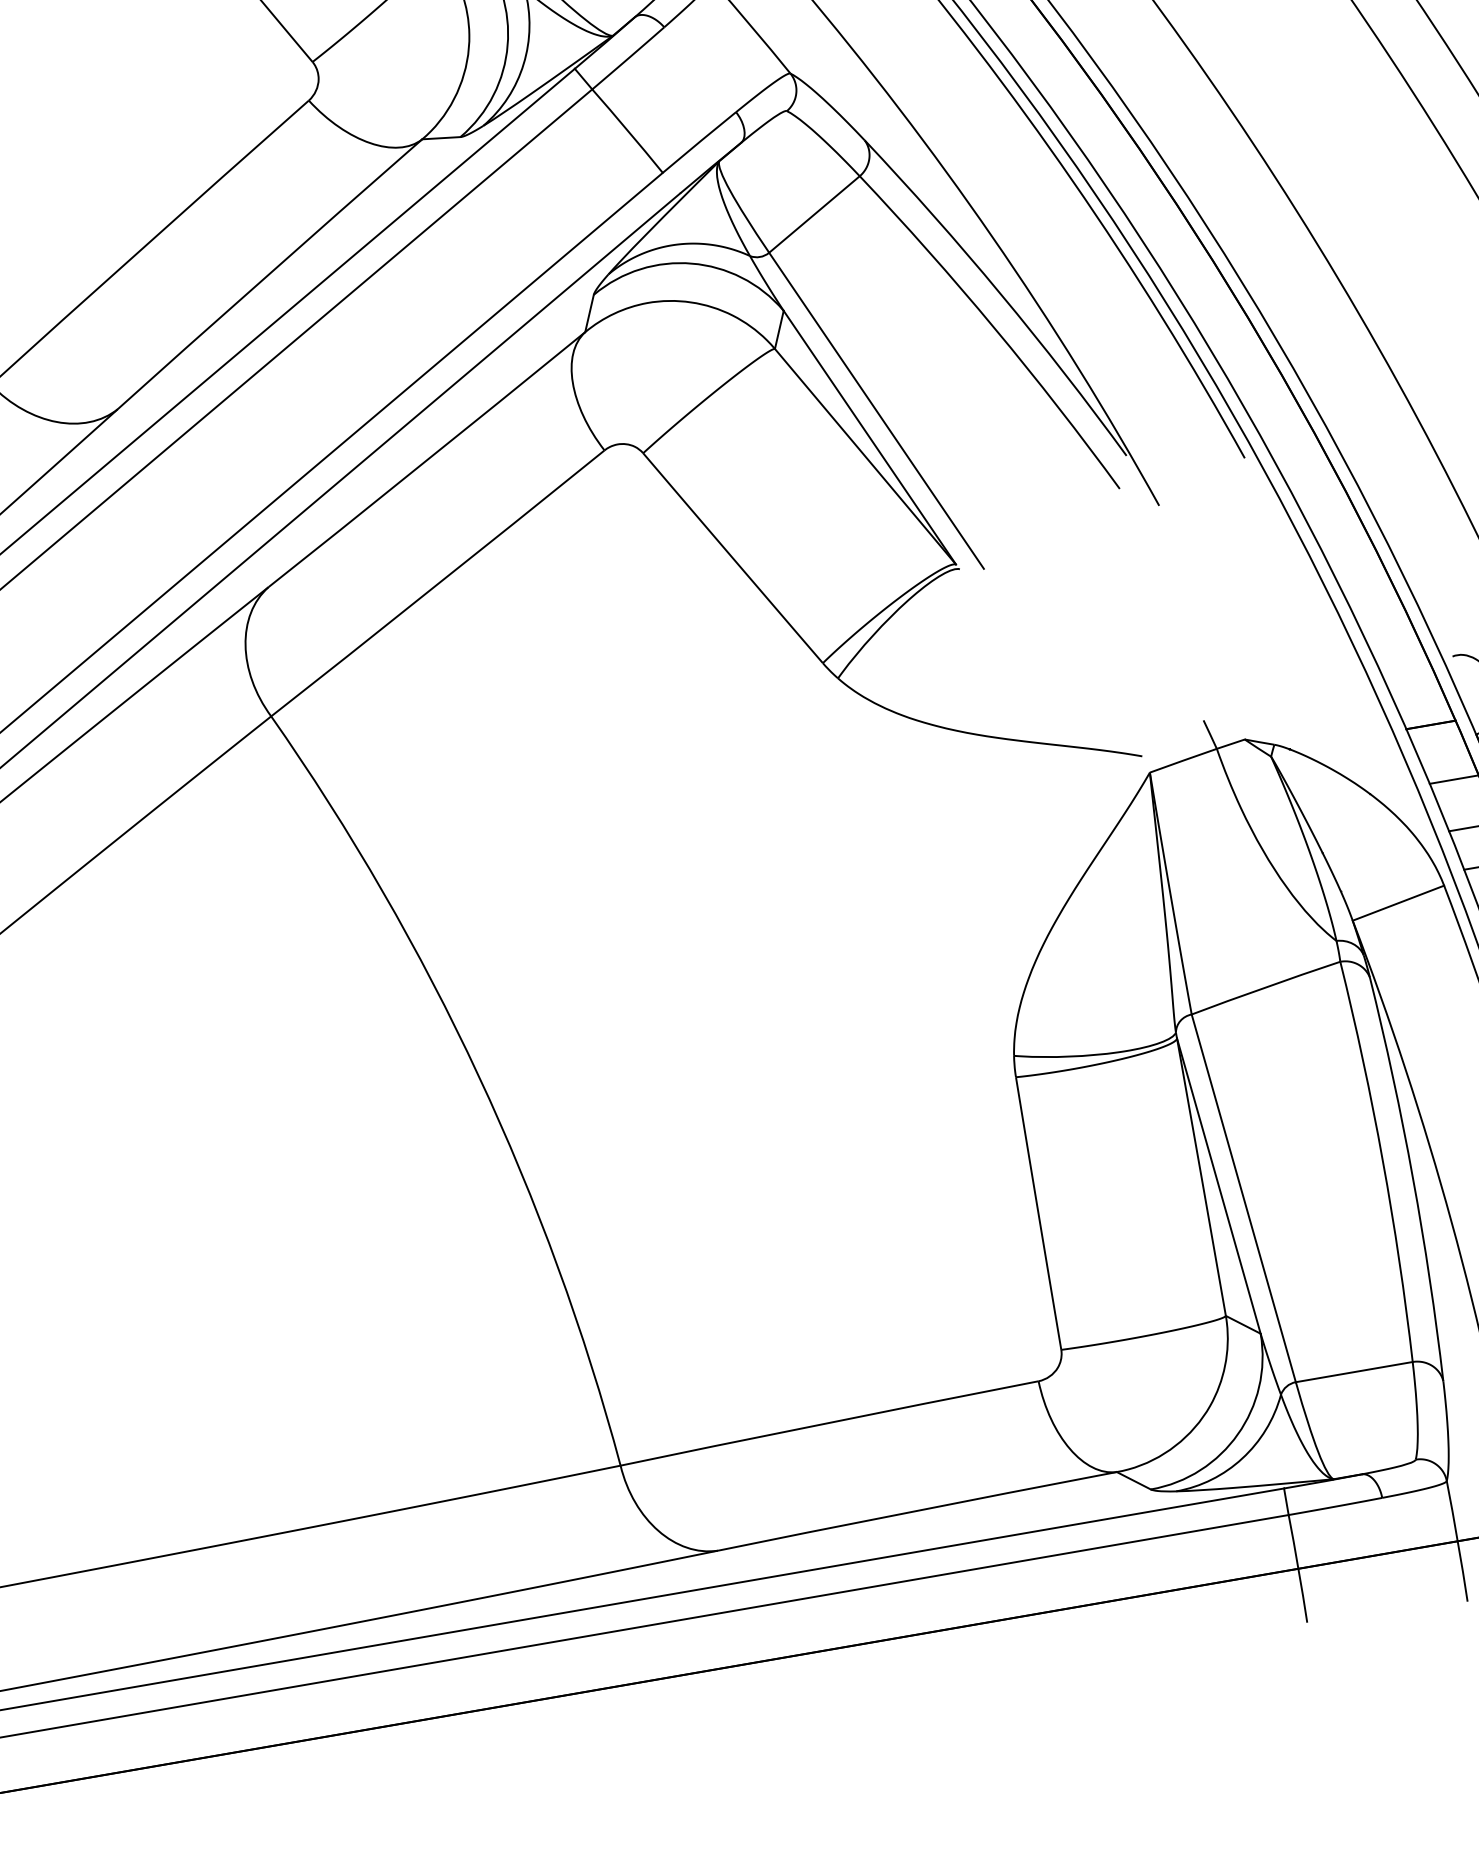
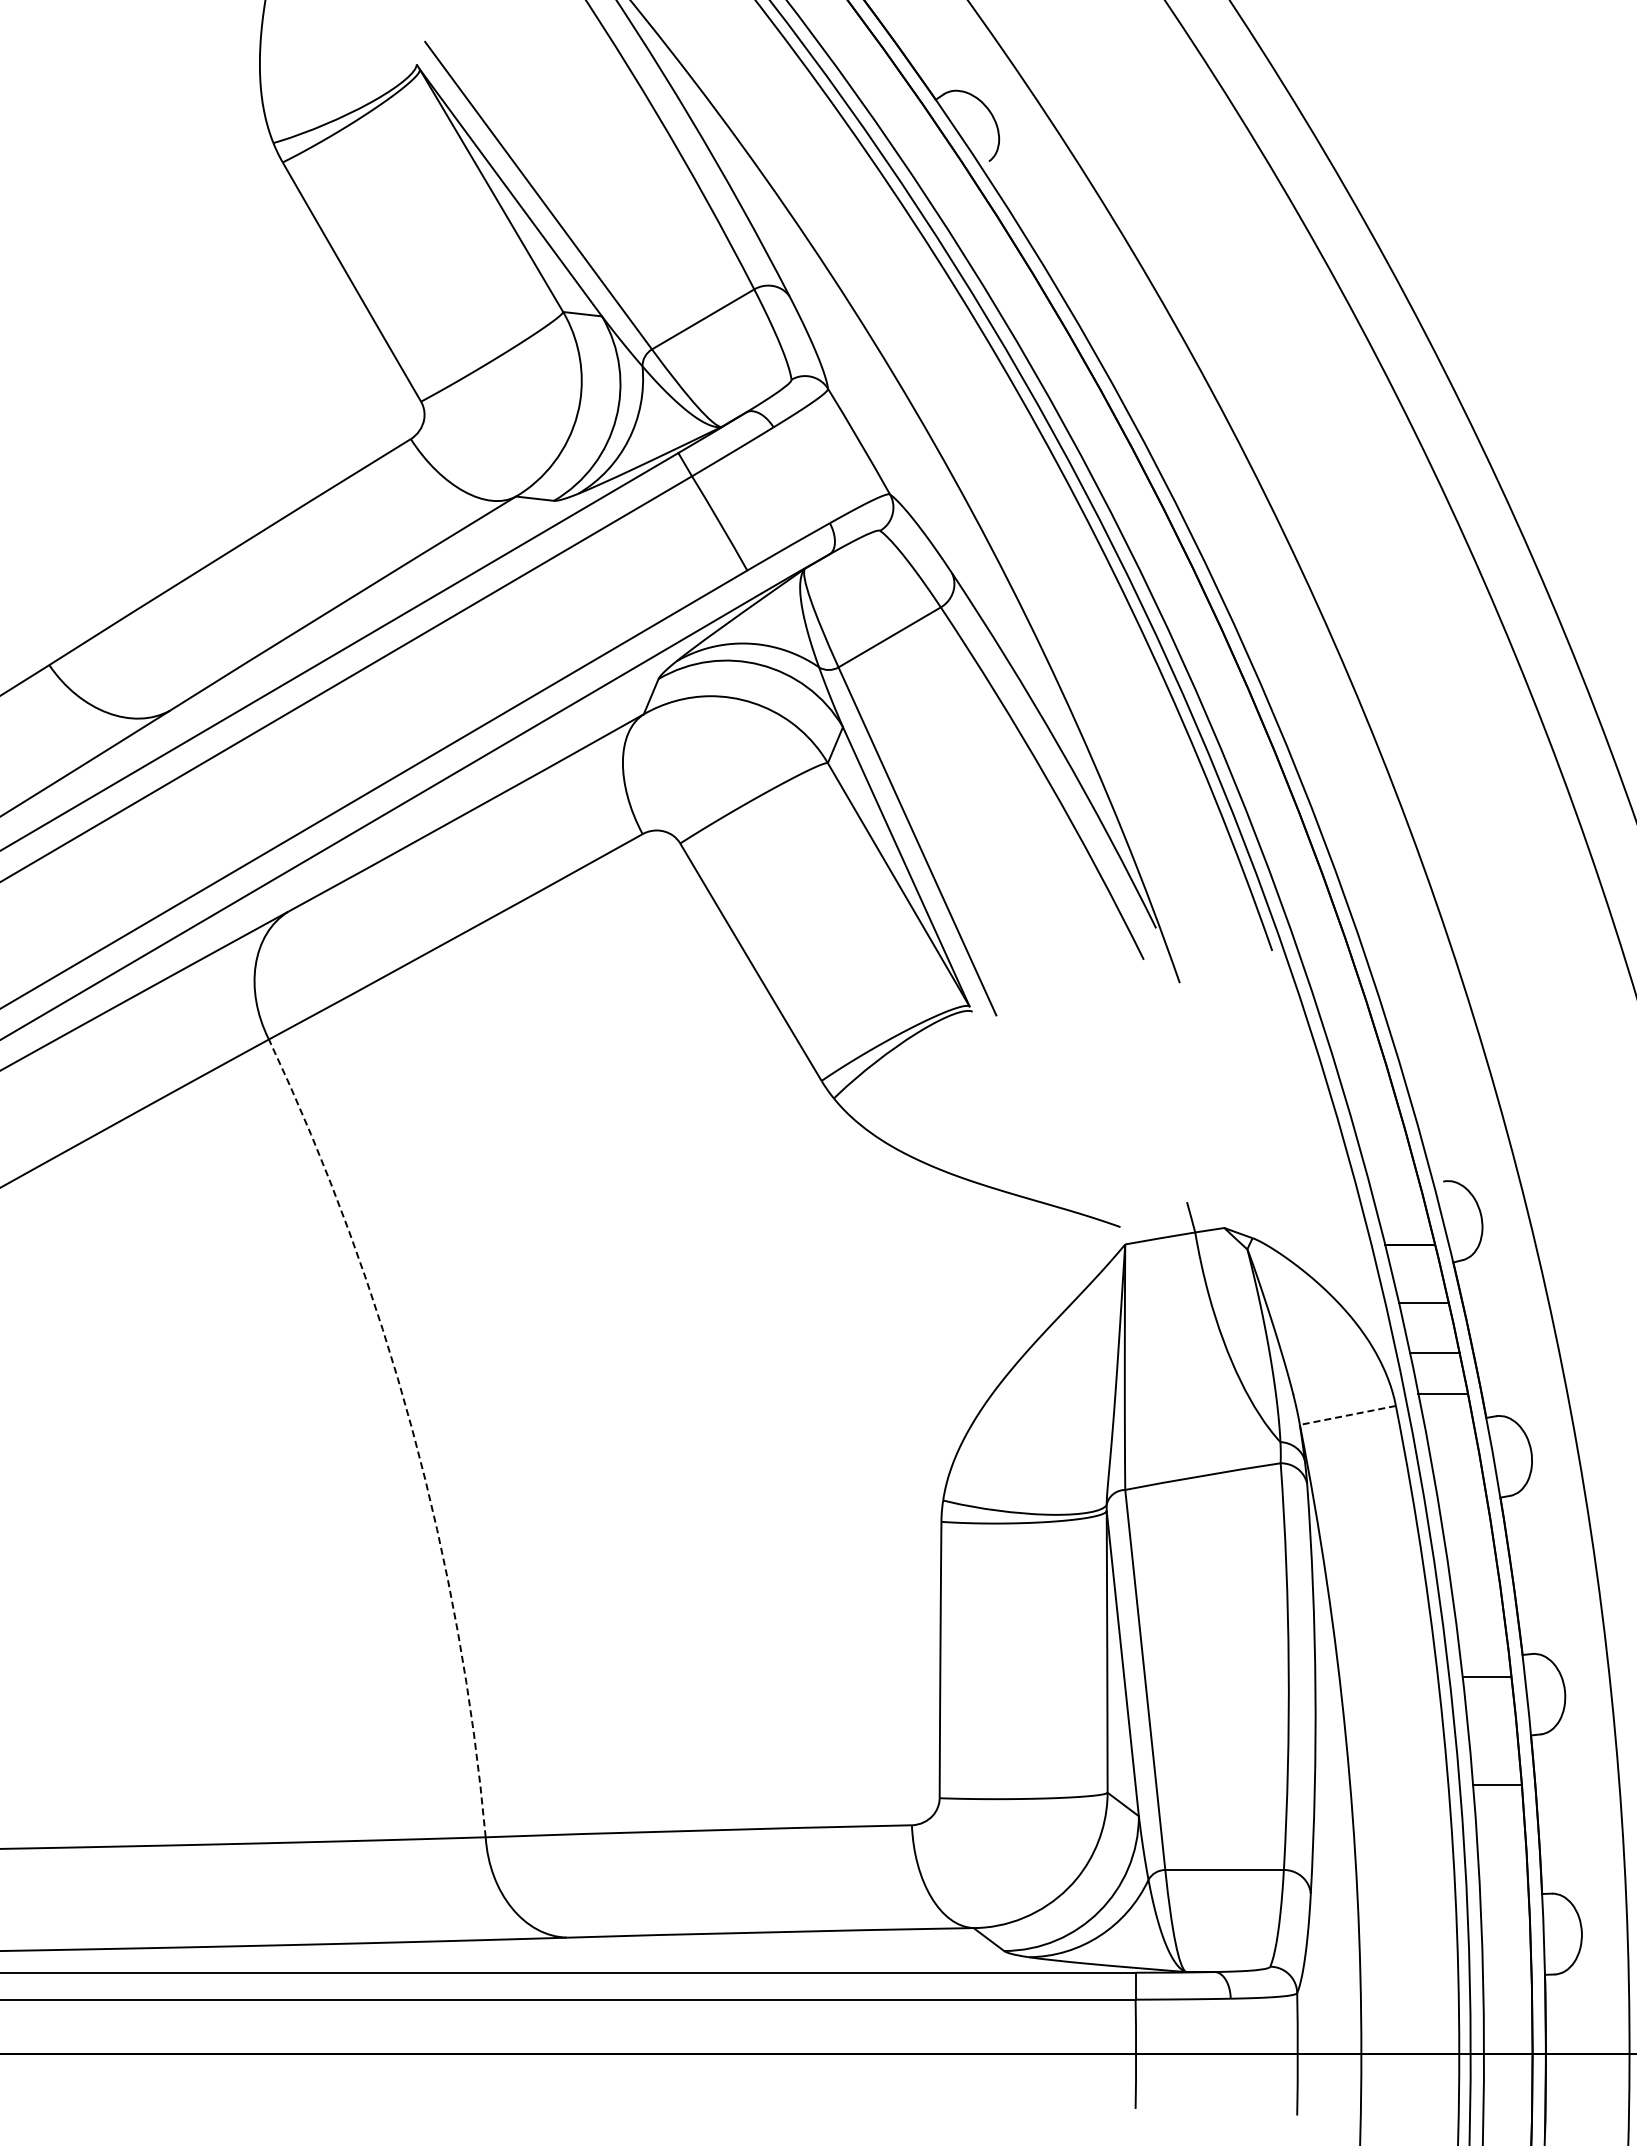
line: (1398, 903) -> (1347, 1415), solid -> dashed
arc: (478, 1075) -> (412, 1428), solid -> dashed

